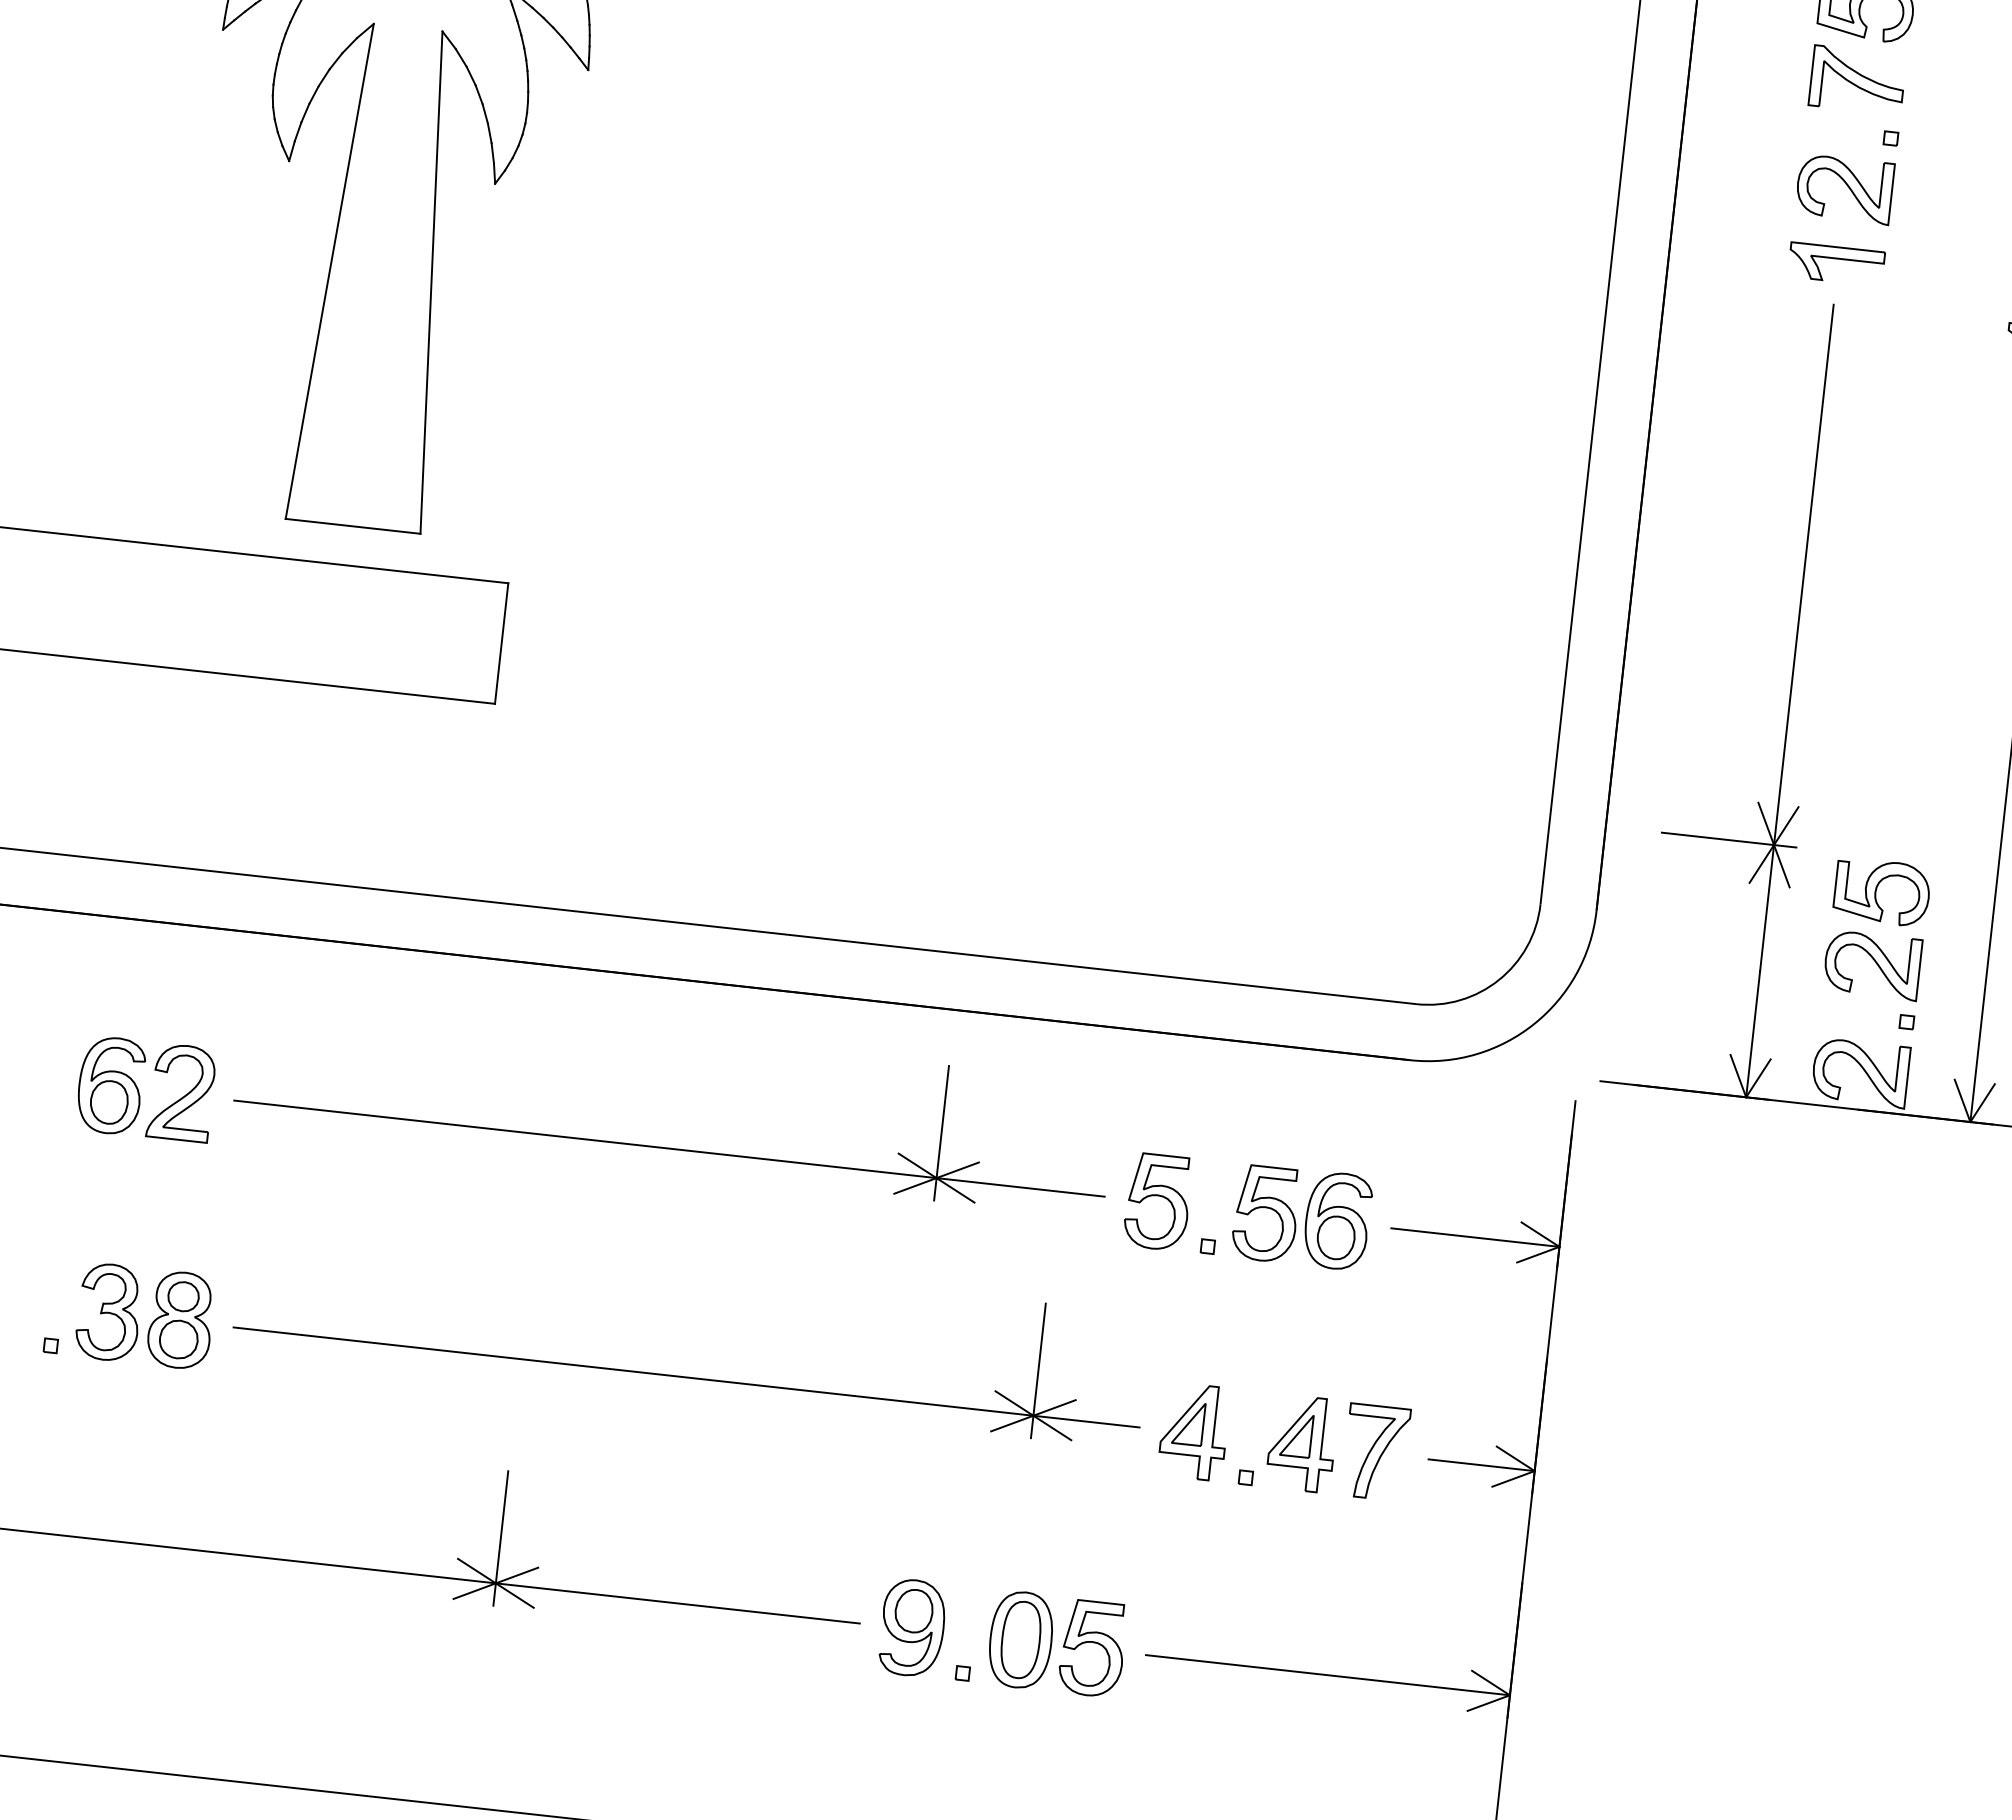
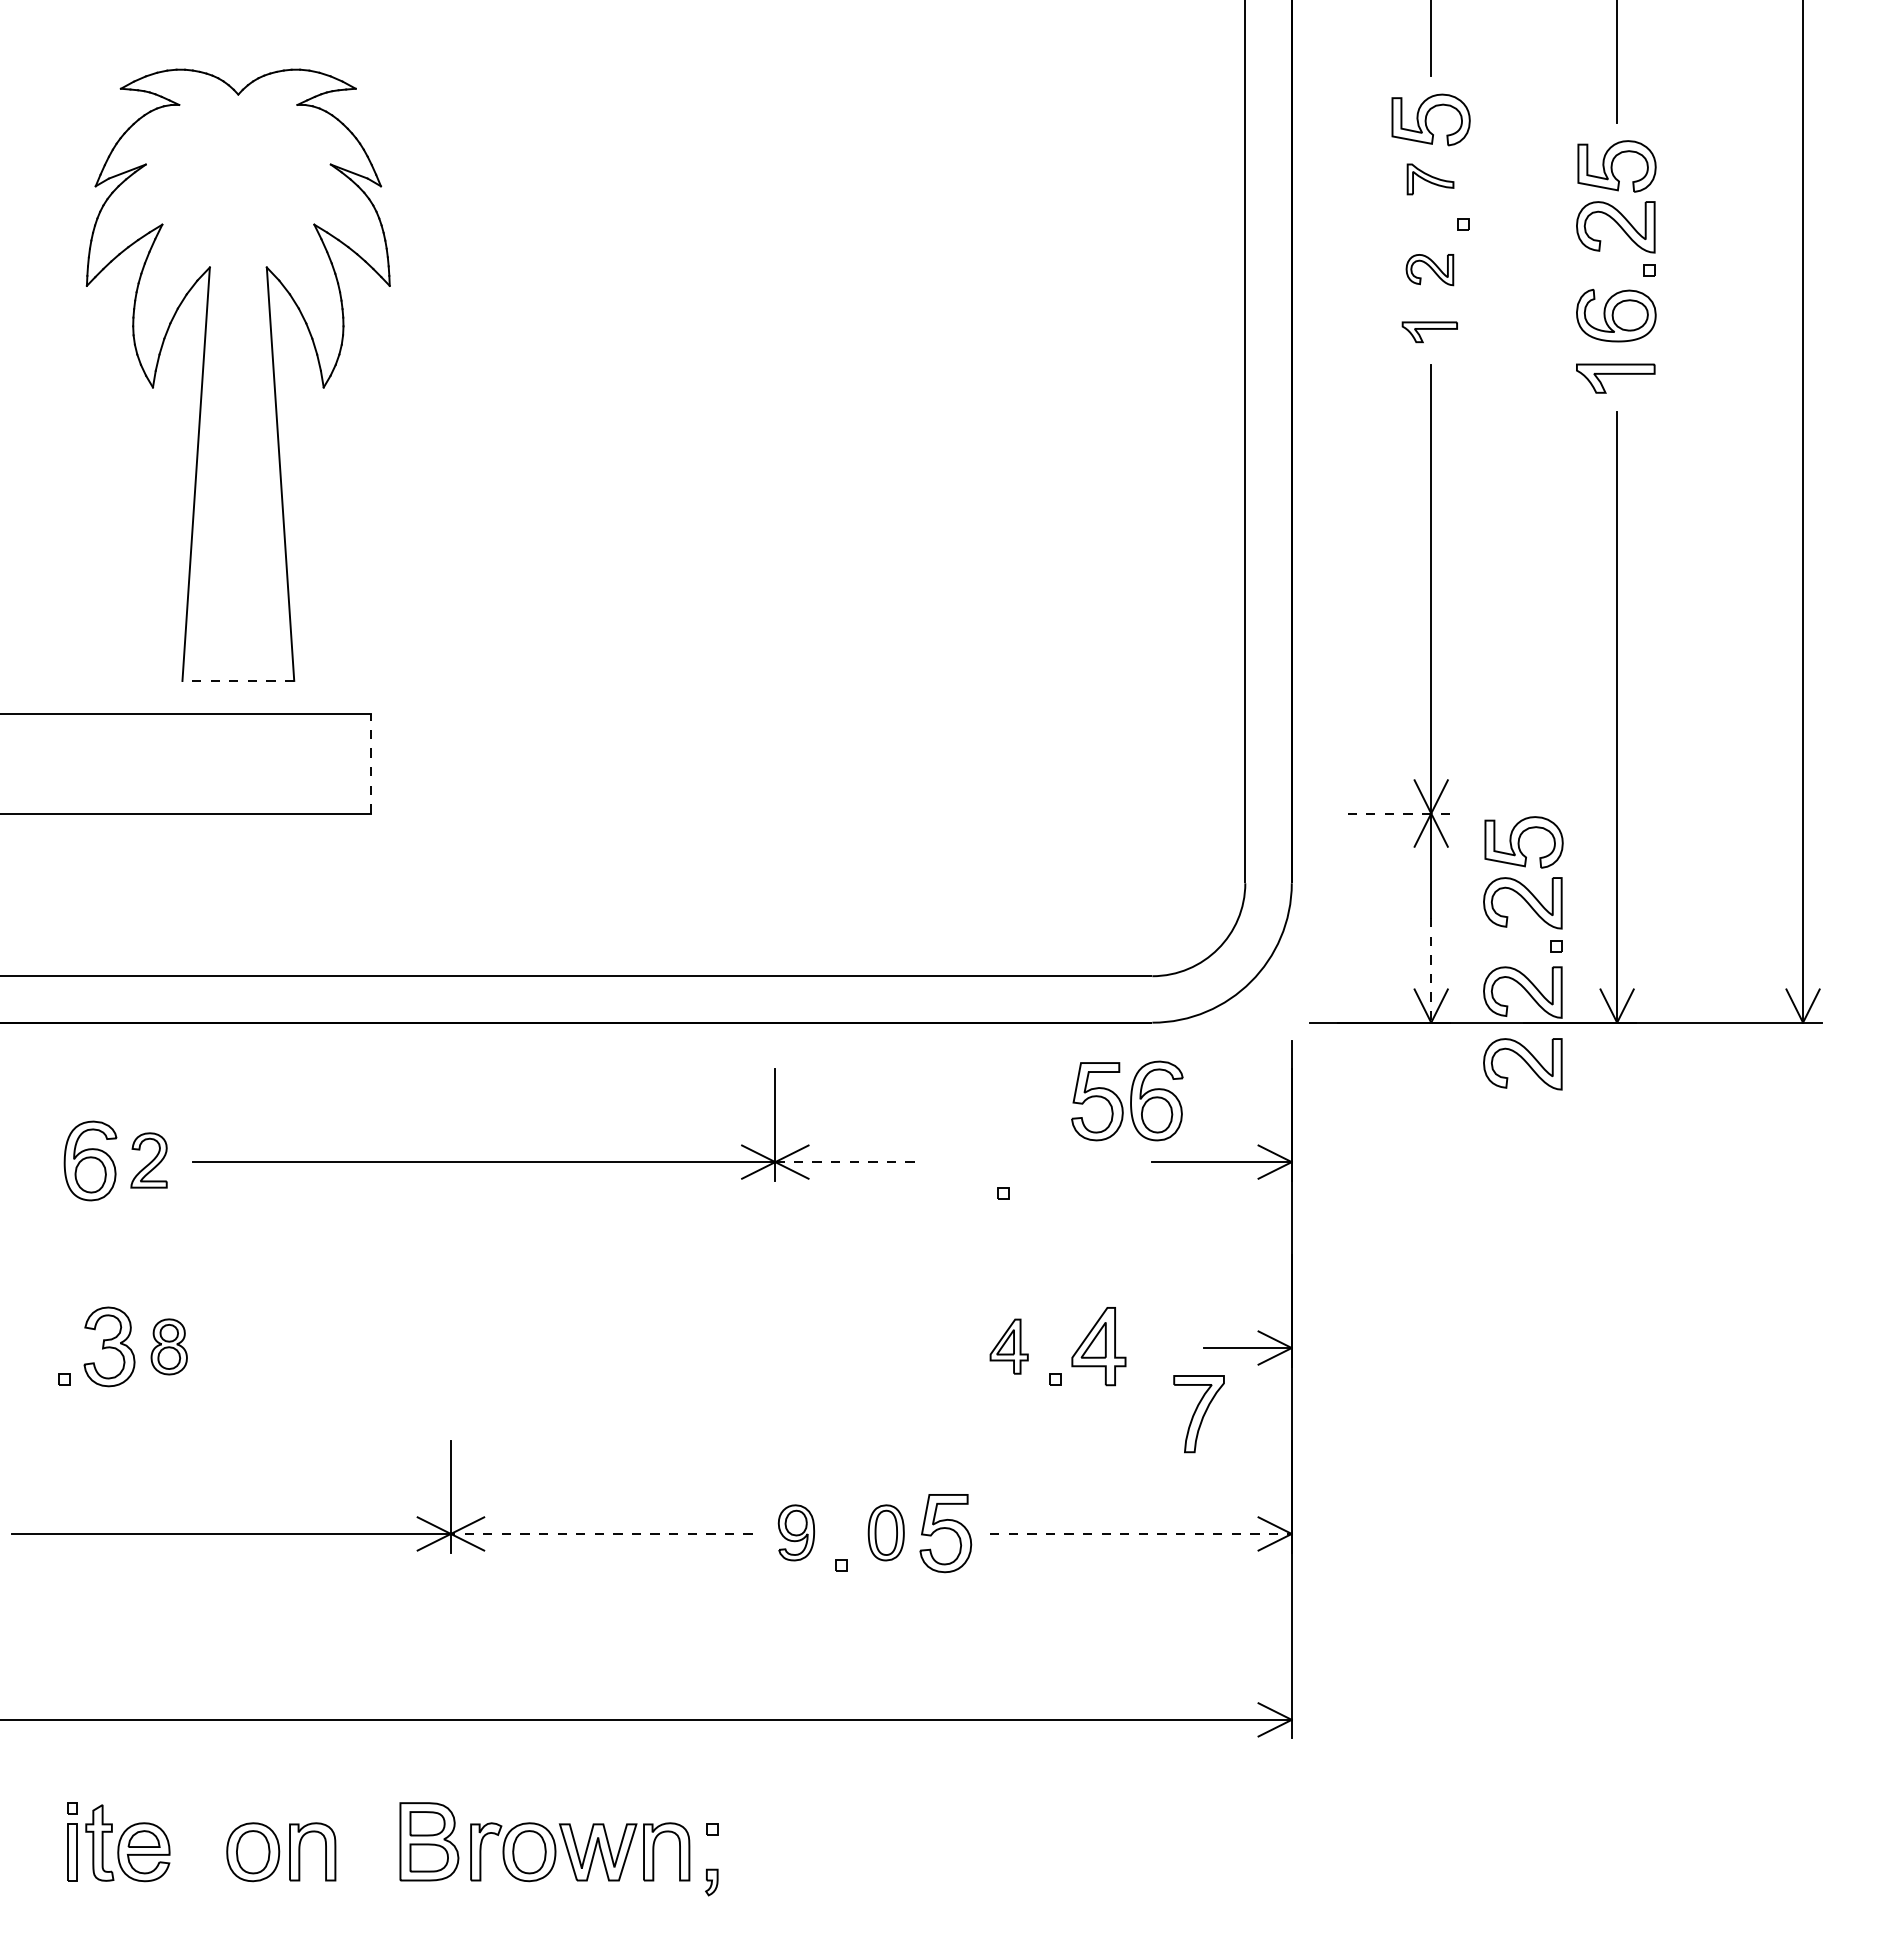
part: (1857, 80) -> (1430, 179), size x0.6
part: (1844, 188) -> (1429, 269), size x0.6
part: (1835, 264) -> (1429, 332), size x0.7
line: (353, 525) -> (238, 680), solid -> dashed
line: (501, 643) -> (370, 763), solid -> dashed
line: (1729, 840) -> (1394, 813), solid -> dashed
line: (1753, 1034) -> (1431, 970), solid -> dashed
part: (180, 1092) -> (148, 1160), size x0.7
part: (1850, 1159) -> (1522, 1064), added
line: (1021, 1187) -> (845, 1162), solid -> dashed
part: (1157, 1201) -> (958, 1161), removed
part: (1302, 1216) -> (1127, 1100), moved
part: (181, 1319) -> (169, 1346), size x0.7
part: (686, 1376) -> (588, 1347), removed
part: (1193, 1431) -> (1008, 1346), size x0.7
part: (1375, 1452) -> (1198, 1414), moved
line: (677, 1602) -> (601, 1533), solid -> dashed
part: (912, 1627) -> (796, 1532), size x0.7
part: (1021, 1639) -> (886, 1532), size x0.7
line: (1327, 1674) -> (1140, 1533), solid -> dashed

